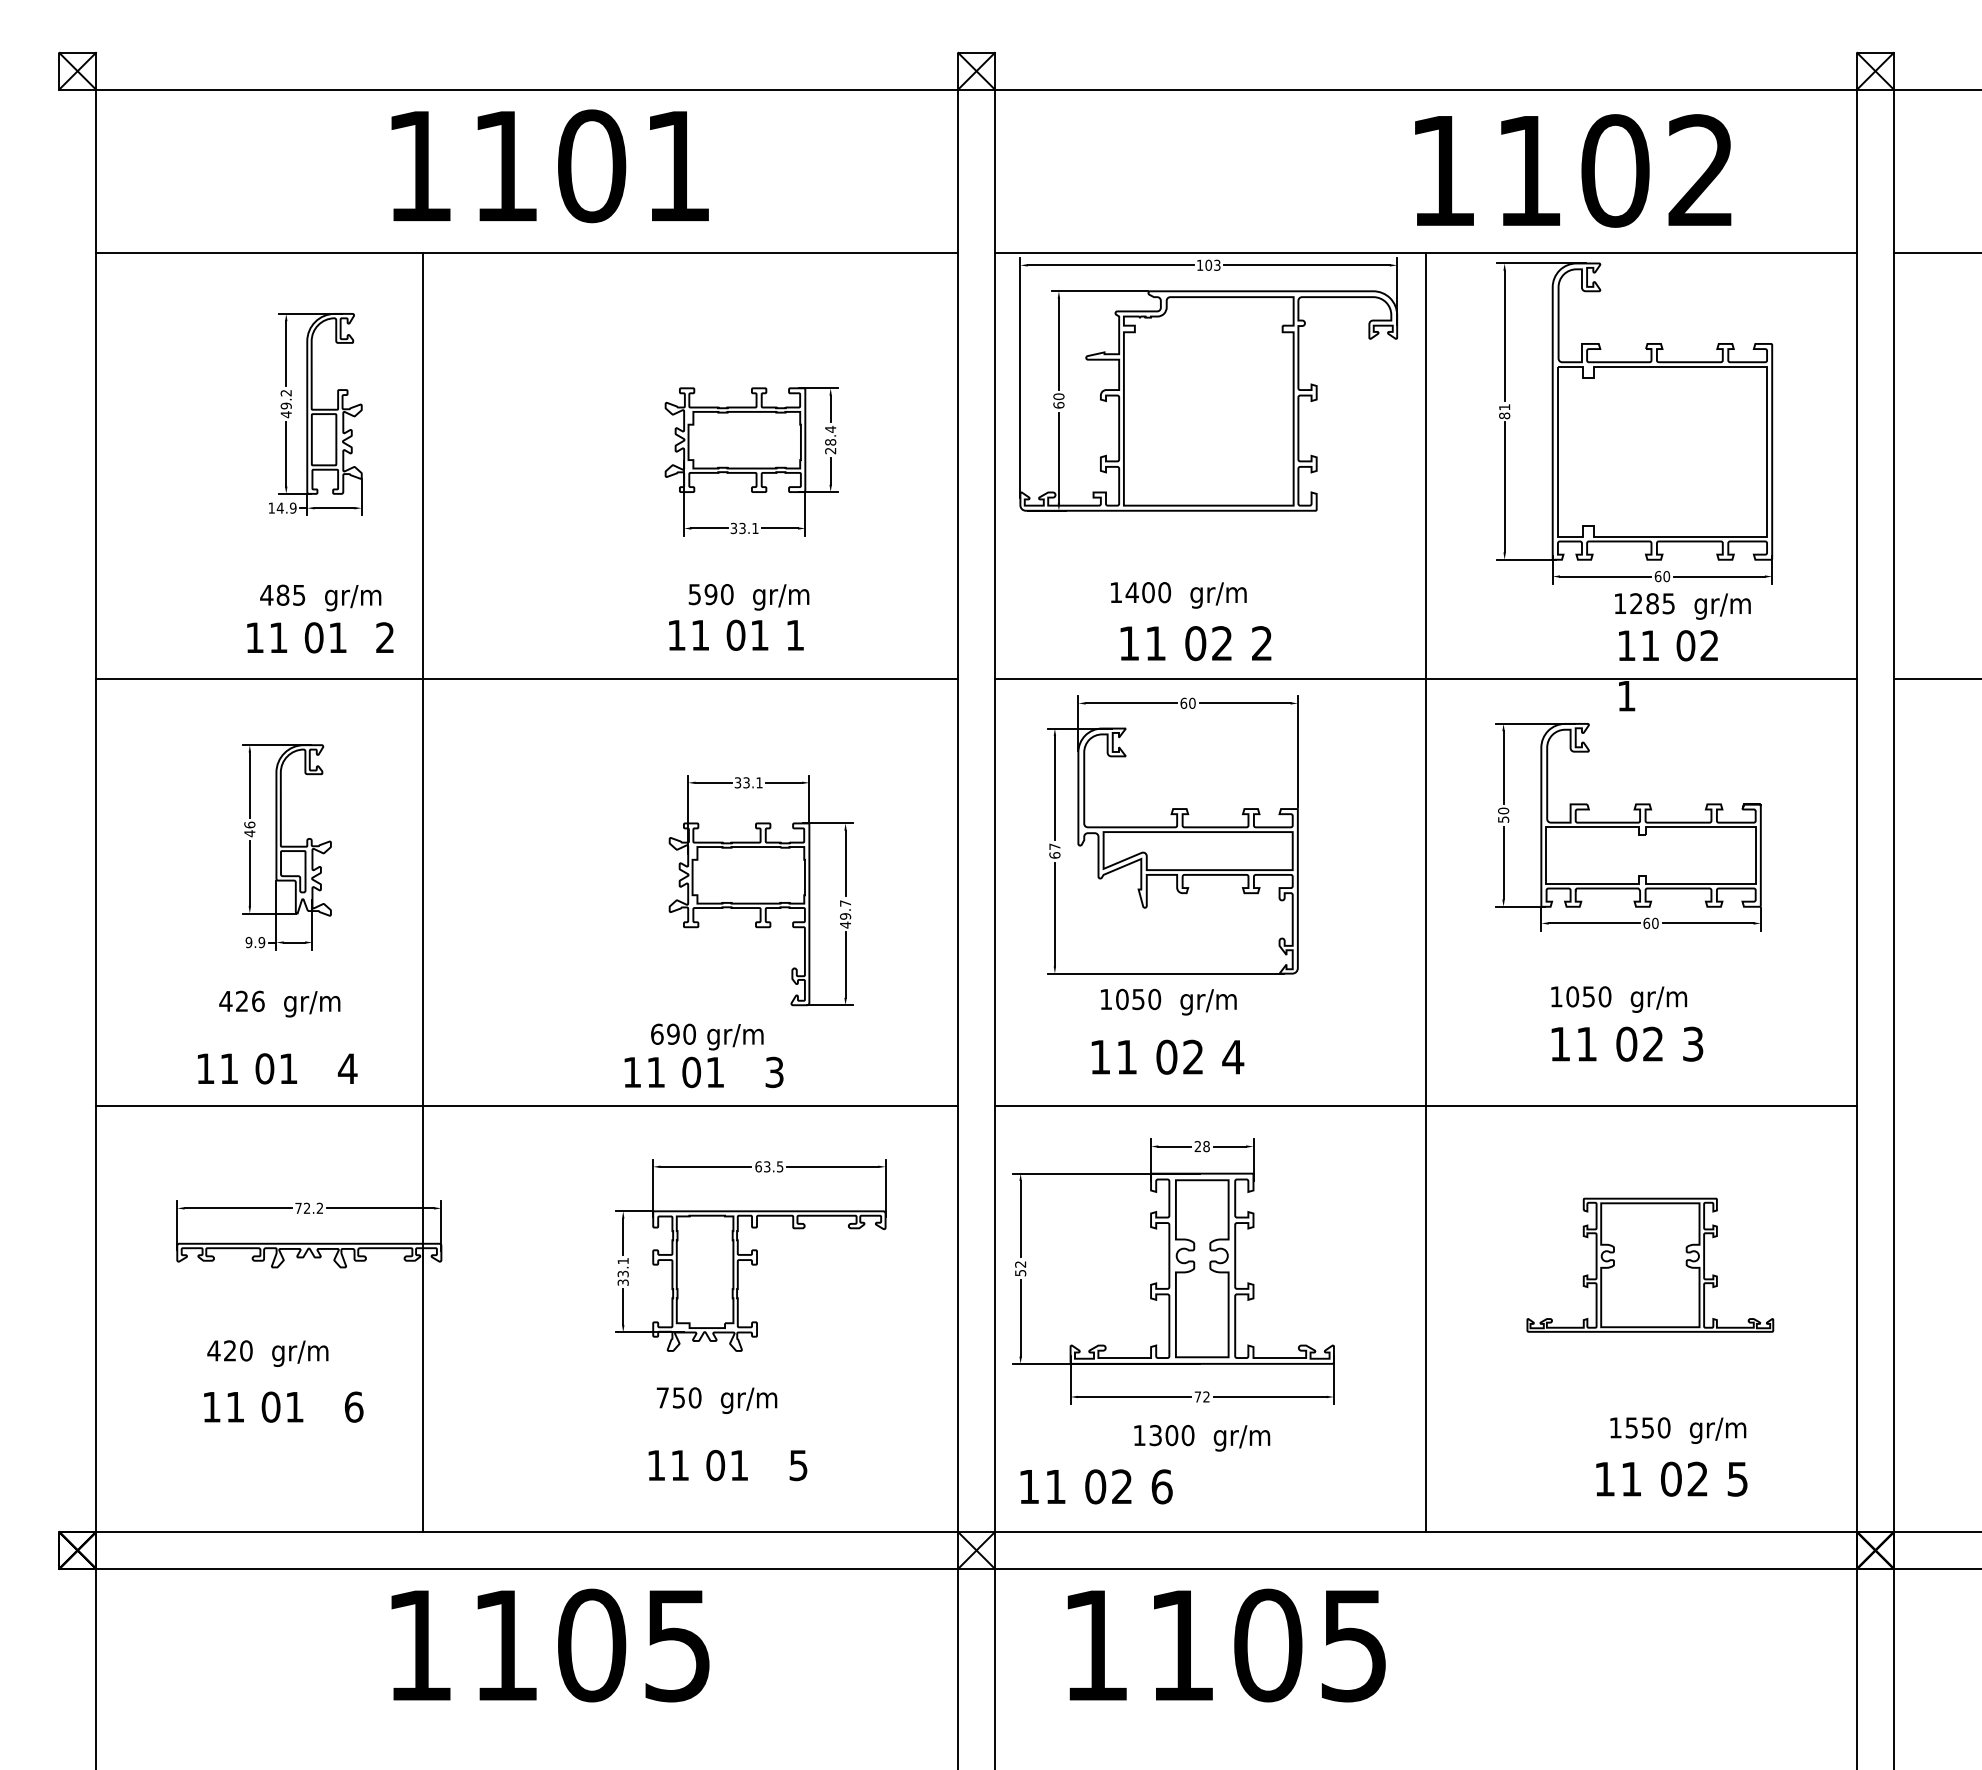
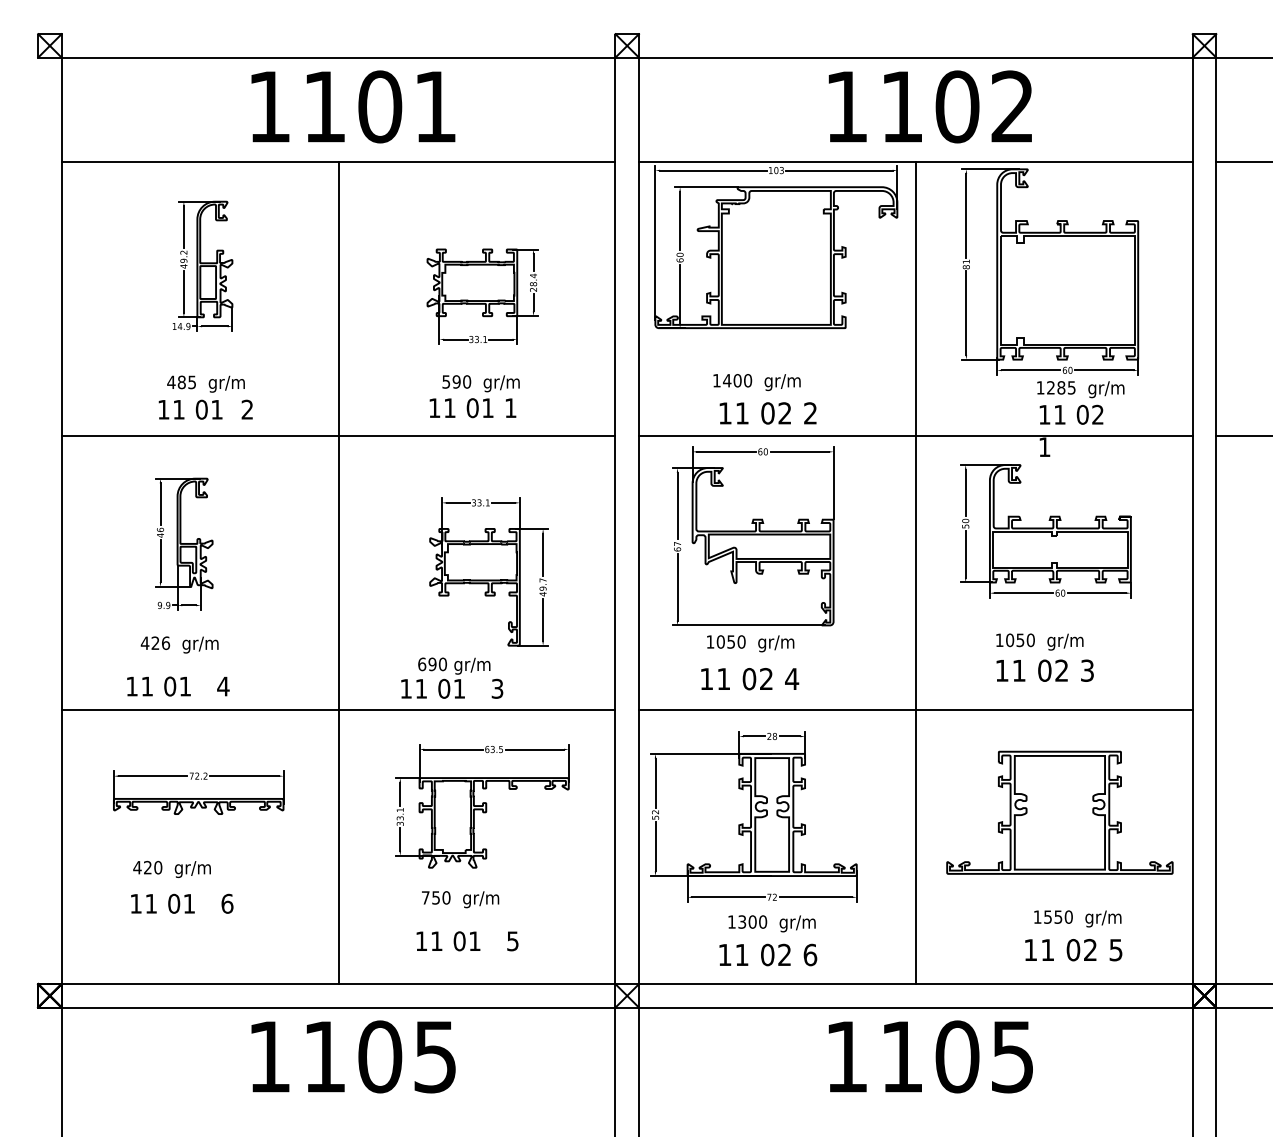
text: (1571, 170) -> (929, 106), moved
line: (422, 892) -> (338, 573), moved
part: (1649, 1264) -> (1059, 812), size x1.43
text: (1096, 1486) -> (768, 954), moved
text: (1226, 1644) -> (930, 1056), moved

